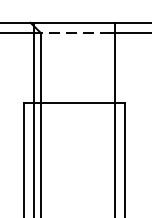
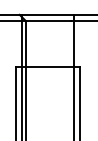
line: (75, 33) -> (48, 21), dashed -> solid

